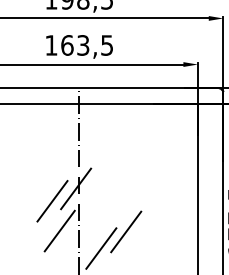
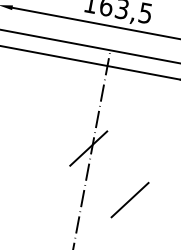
line: (52, 201) -> (63, 156), removed
line: (59, 230) -> (64, 186), removed
line: (101, 248) -> (102, 211), removed

